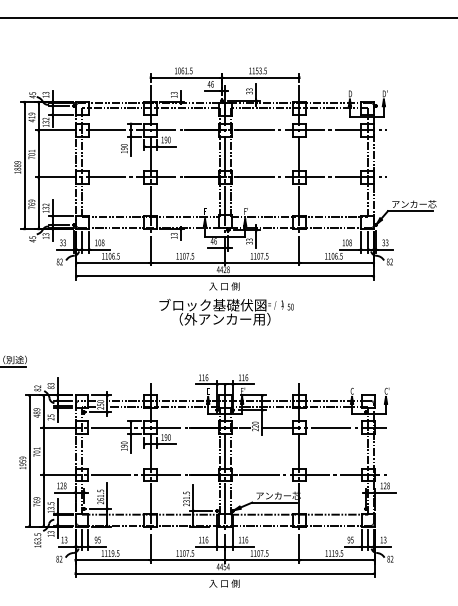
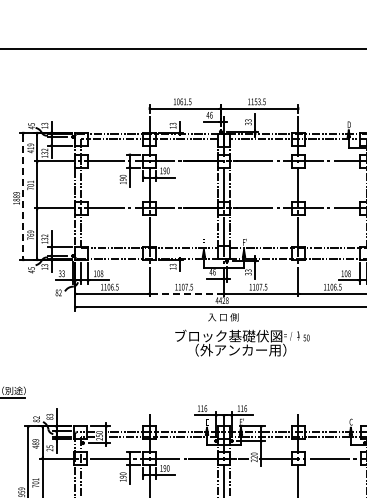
line: (24, 165) -> (23, 196), solid -> dashed
line: (188, 263) -> (187, 294), solid -> dashed
text: (226, 311) -> (242, 342), moved

